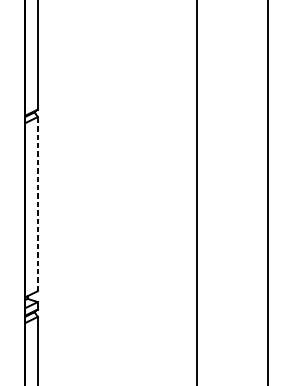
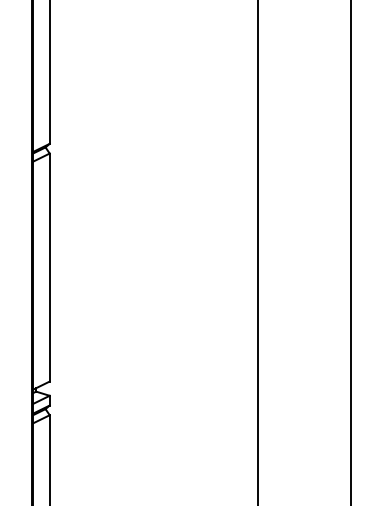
line: (37, 204) -> (49, 267), dashed -> solid

